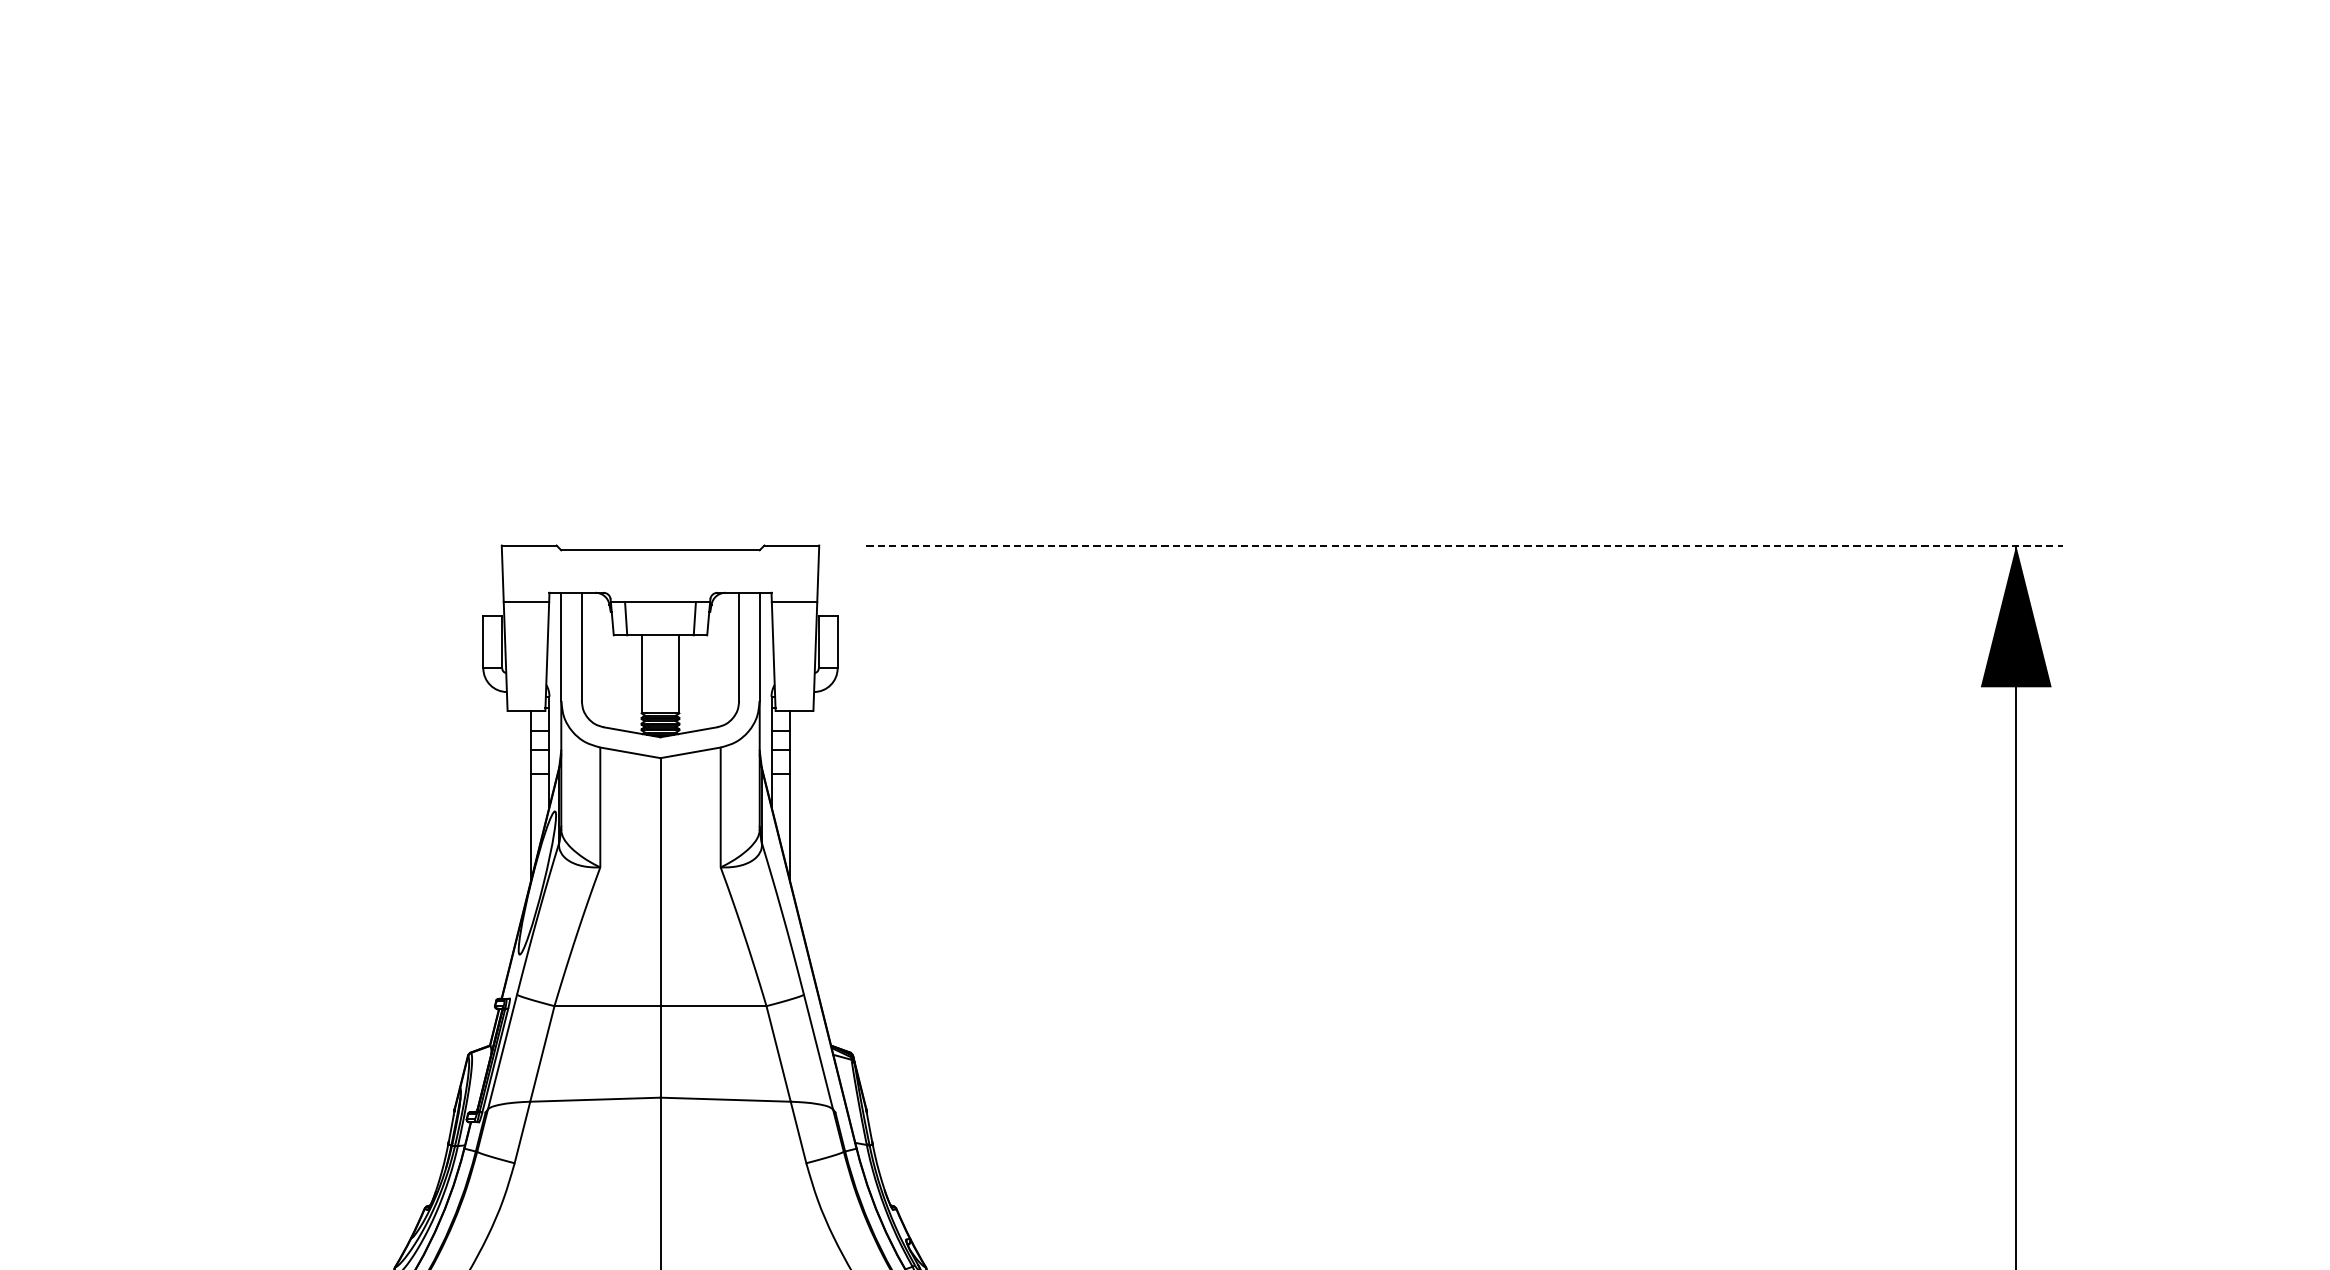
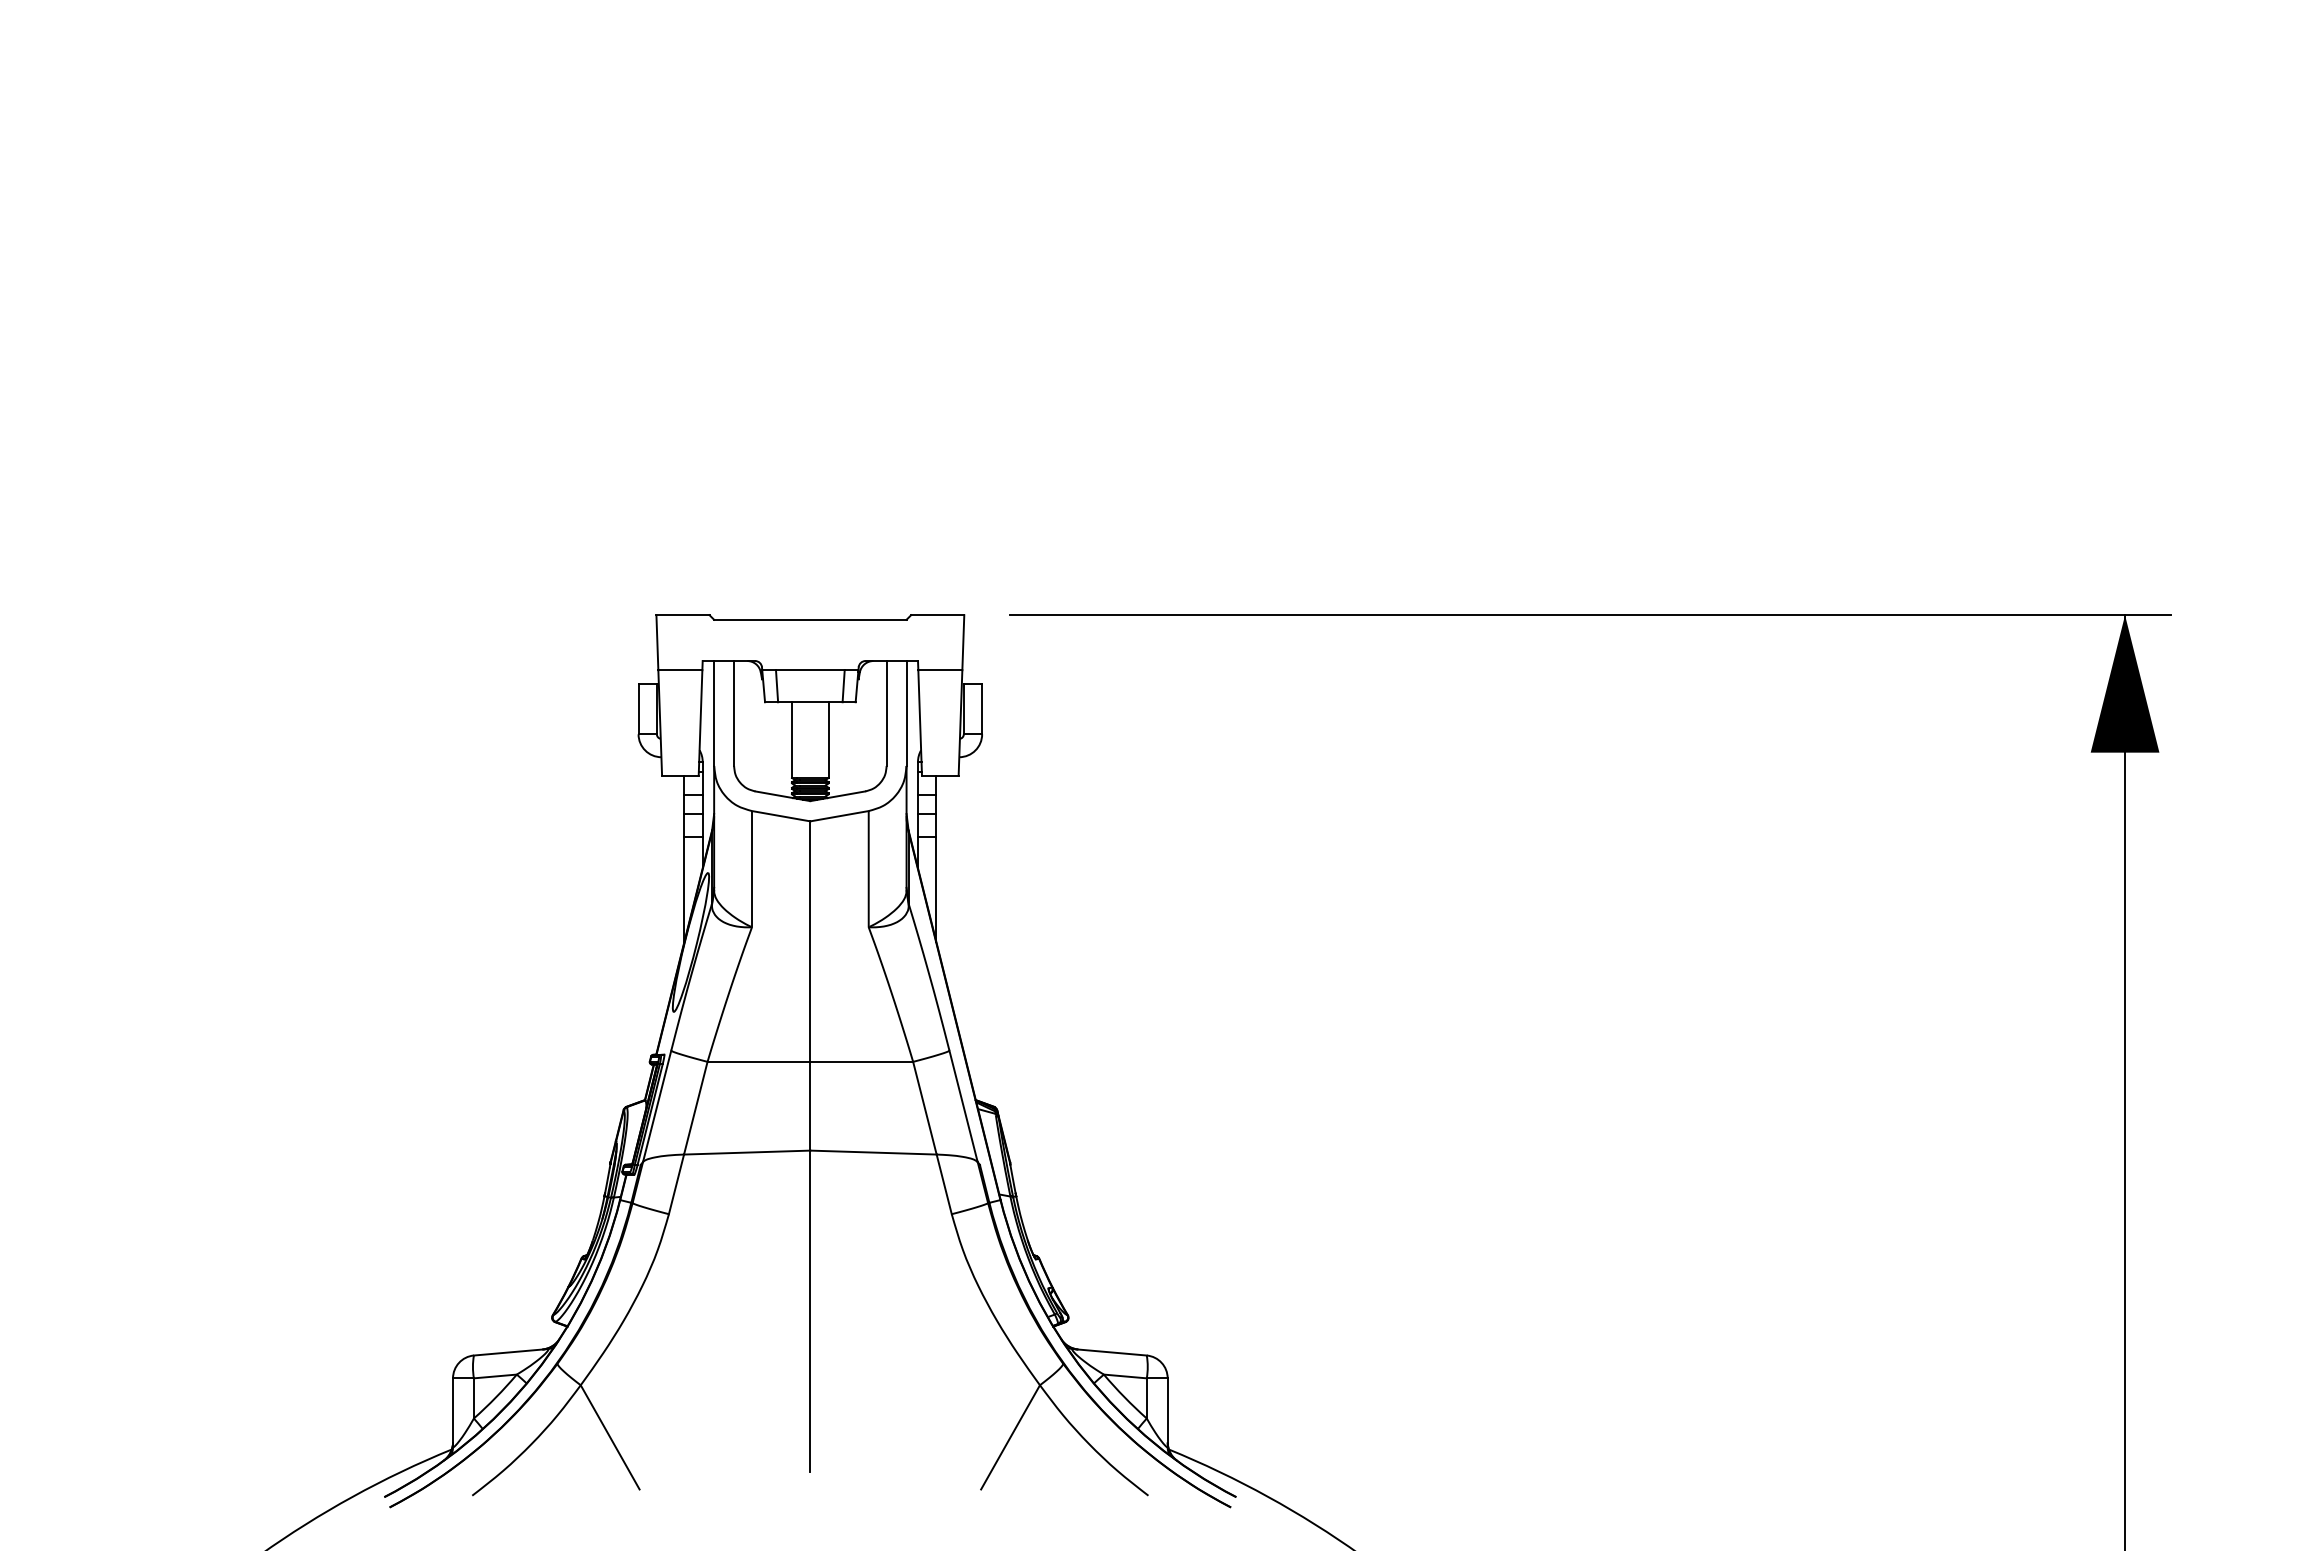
line: (1464, 545) -> (1590, 615), dashed -> solid

